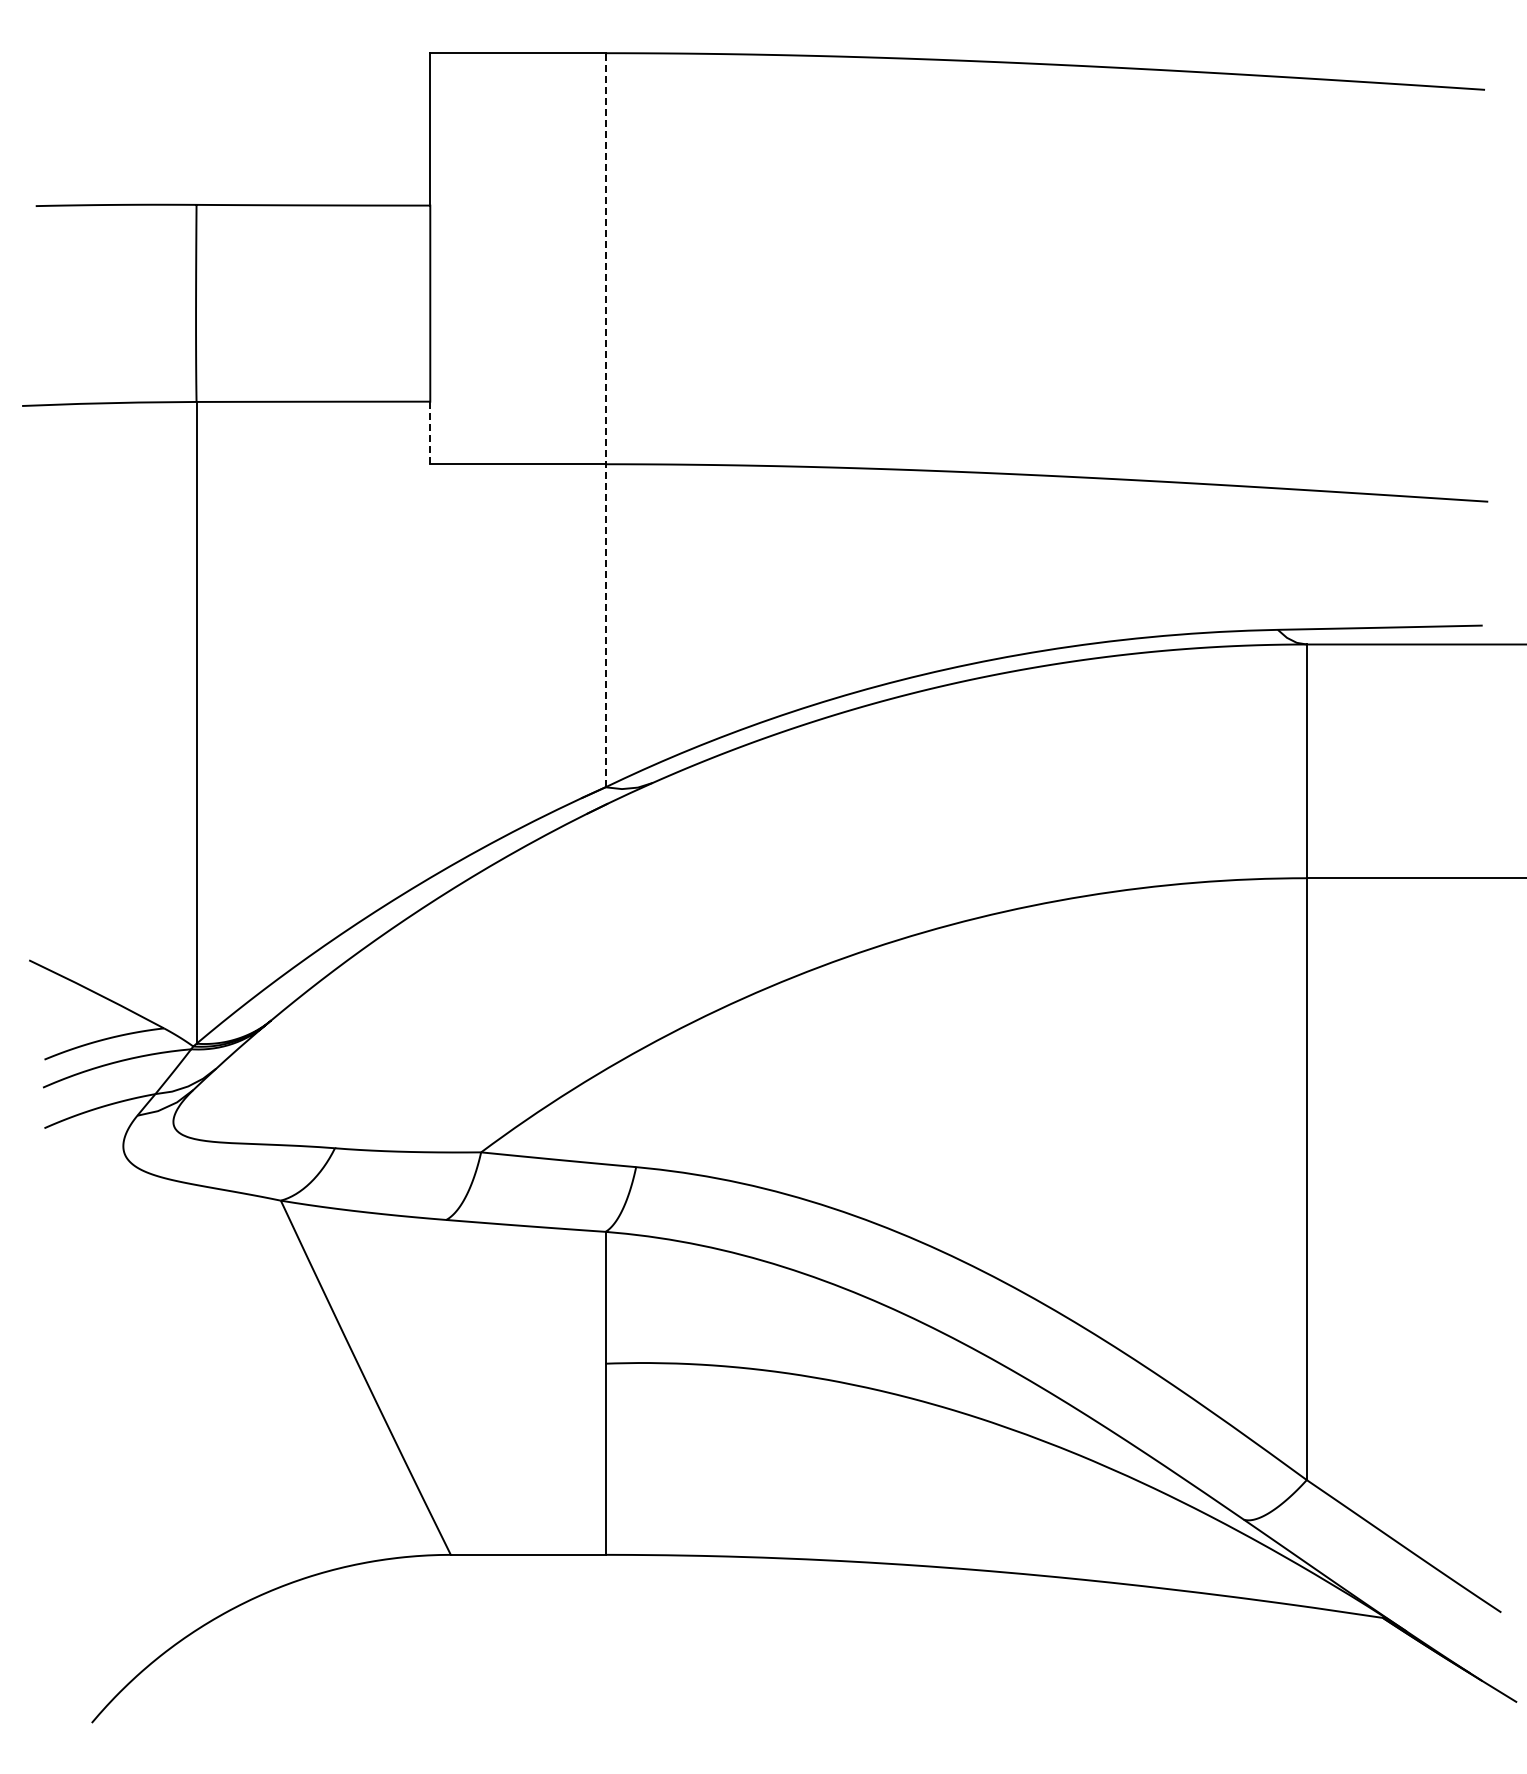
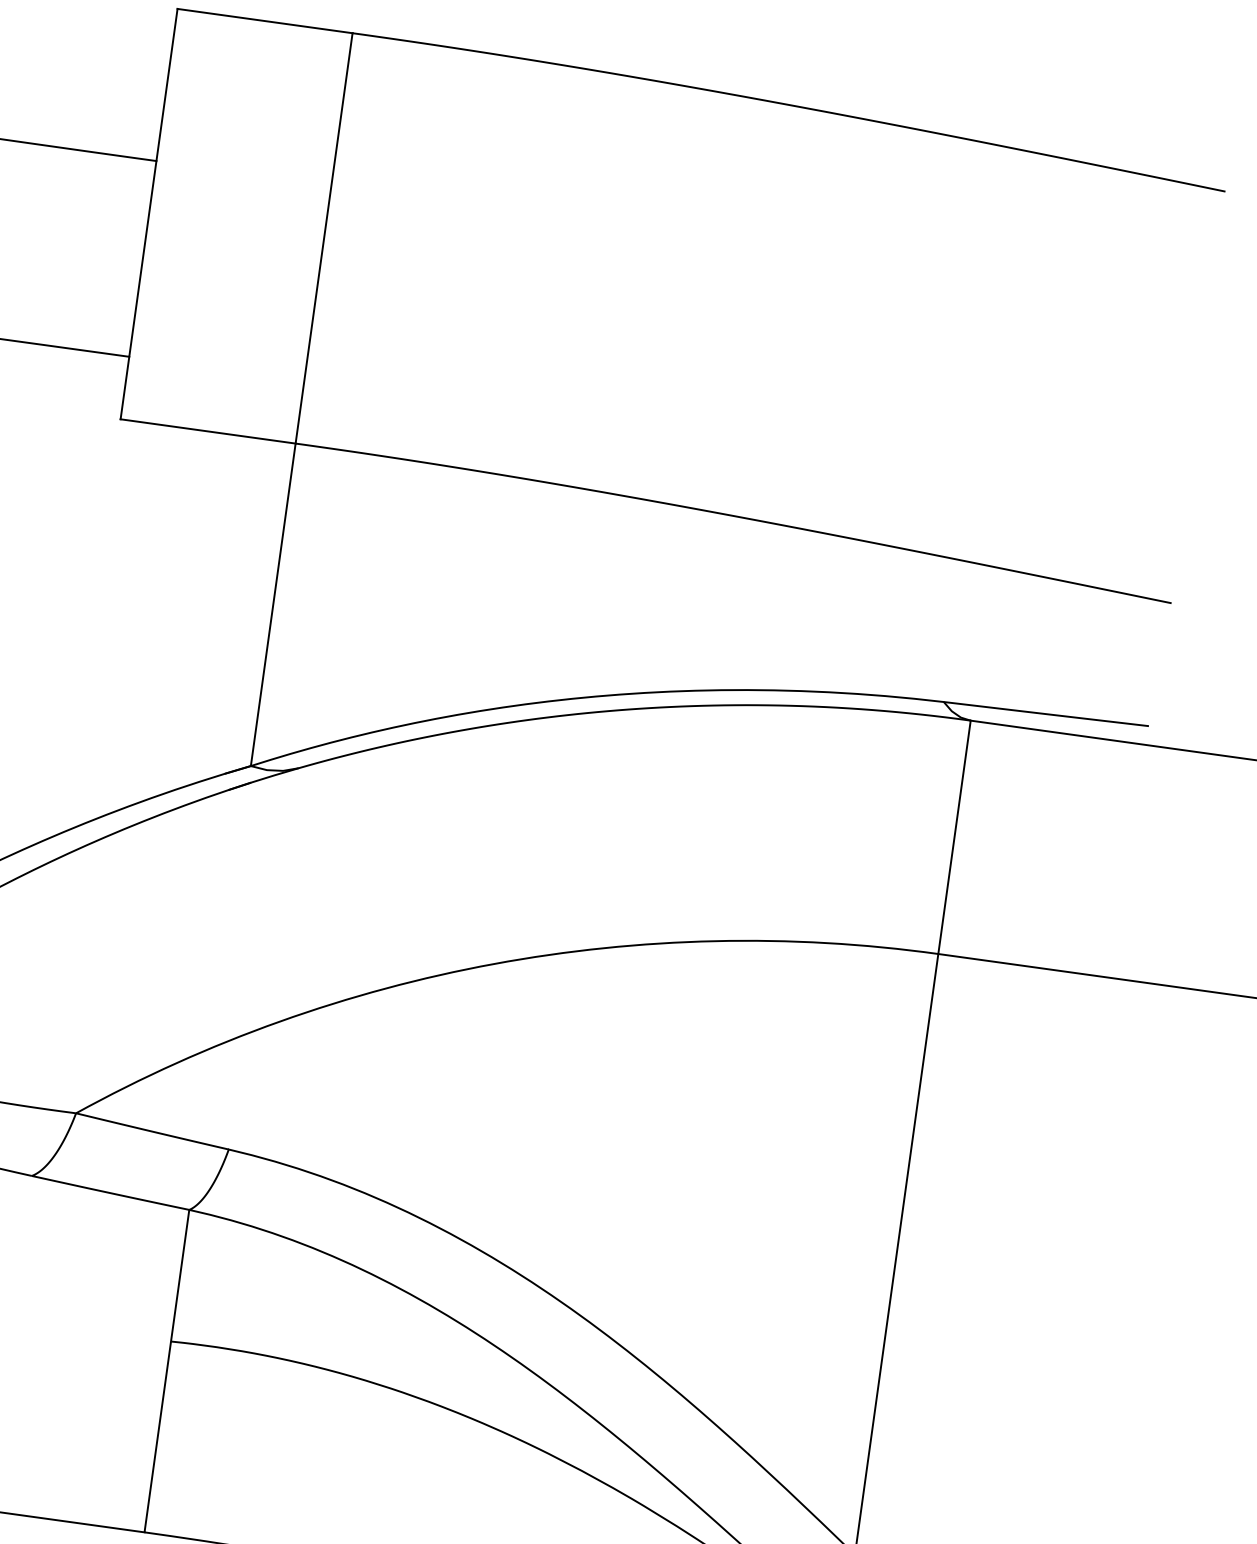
line: (605, 419) -> (301, 398), dashed -> solid
line: (430, 433) -> (125, 388), dashed -> solid

